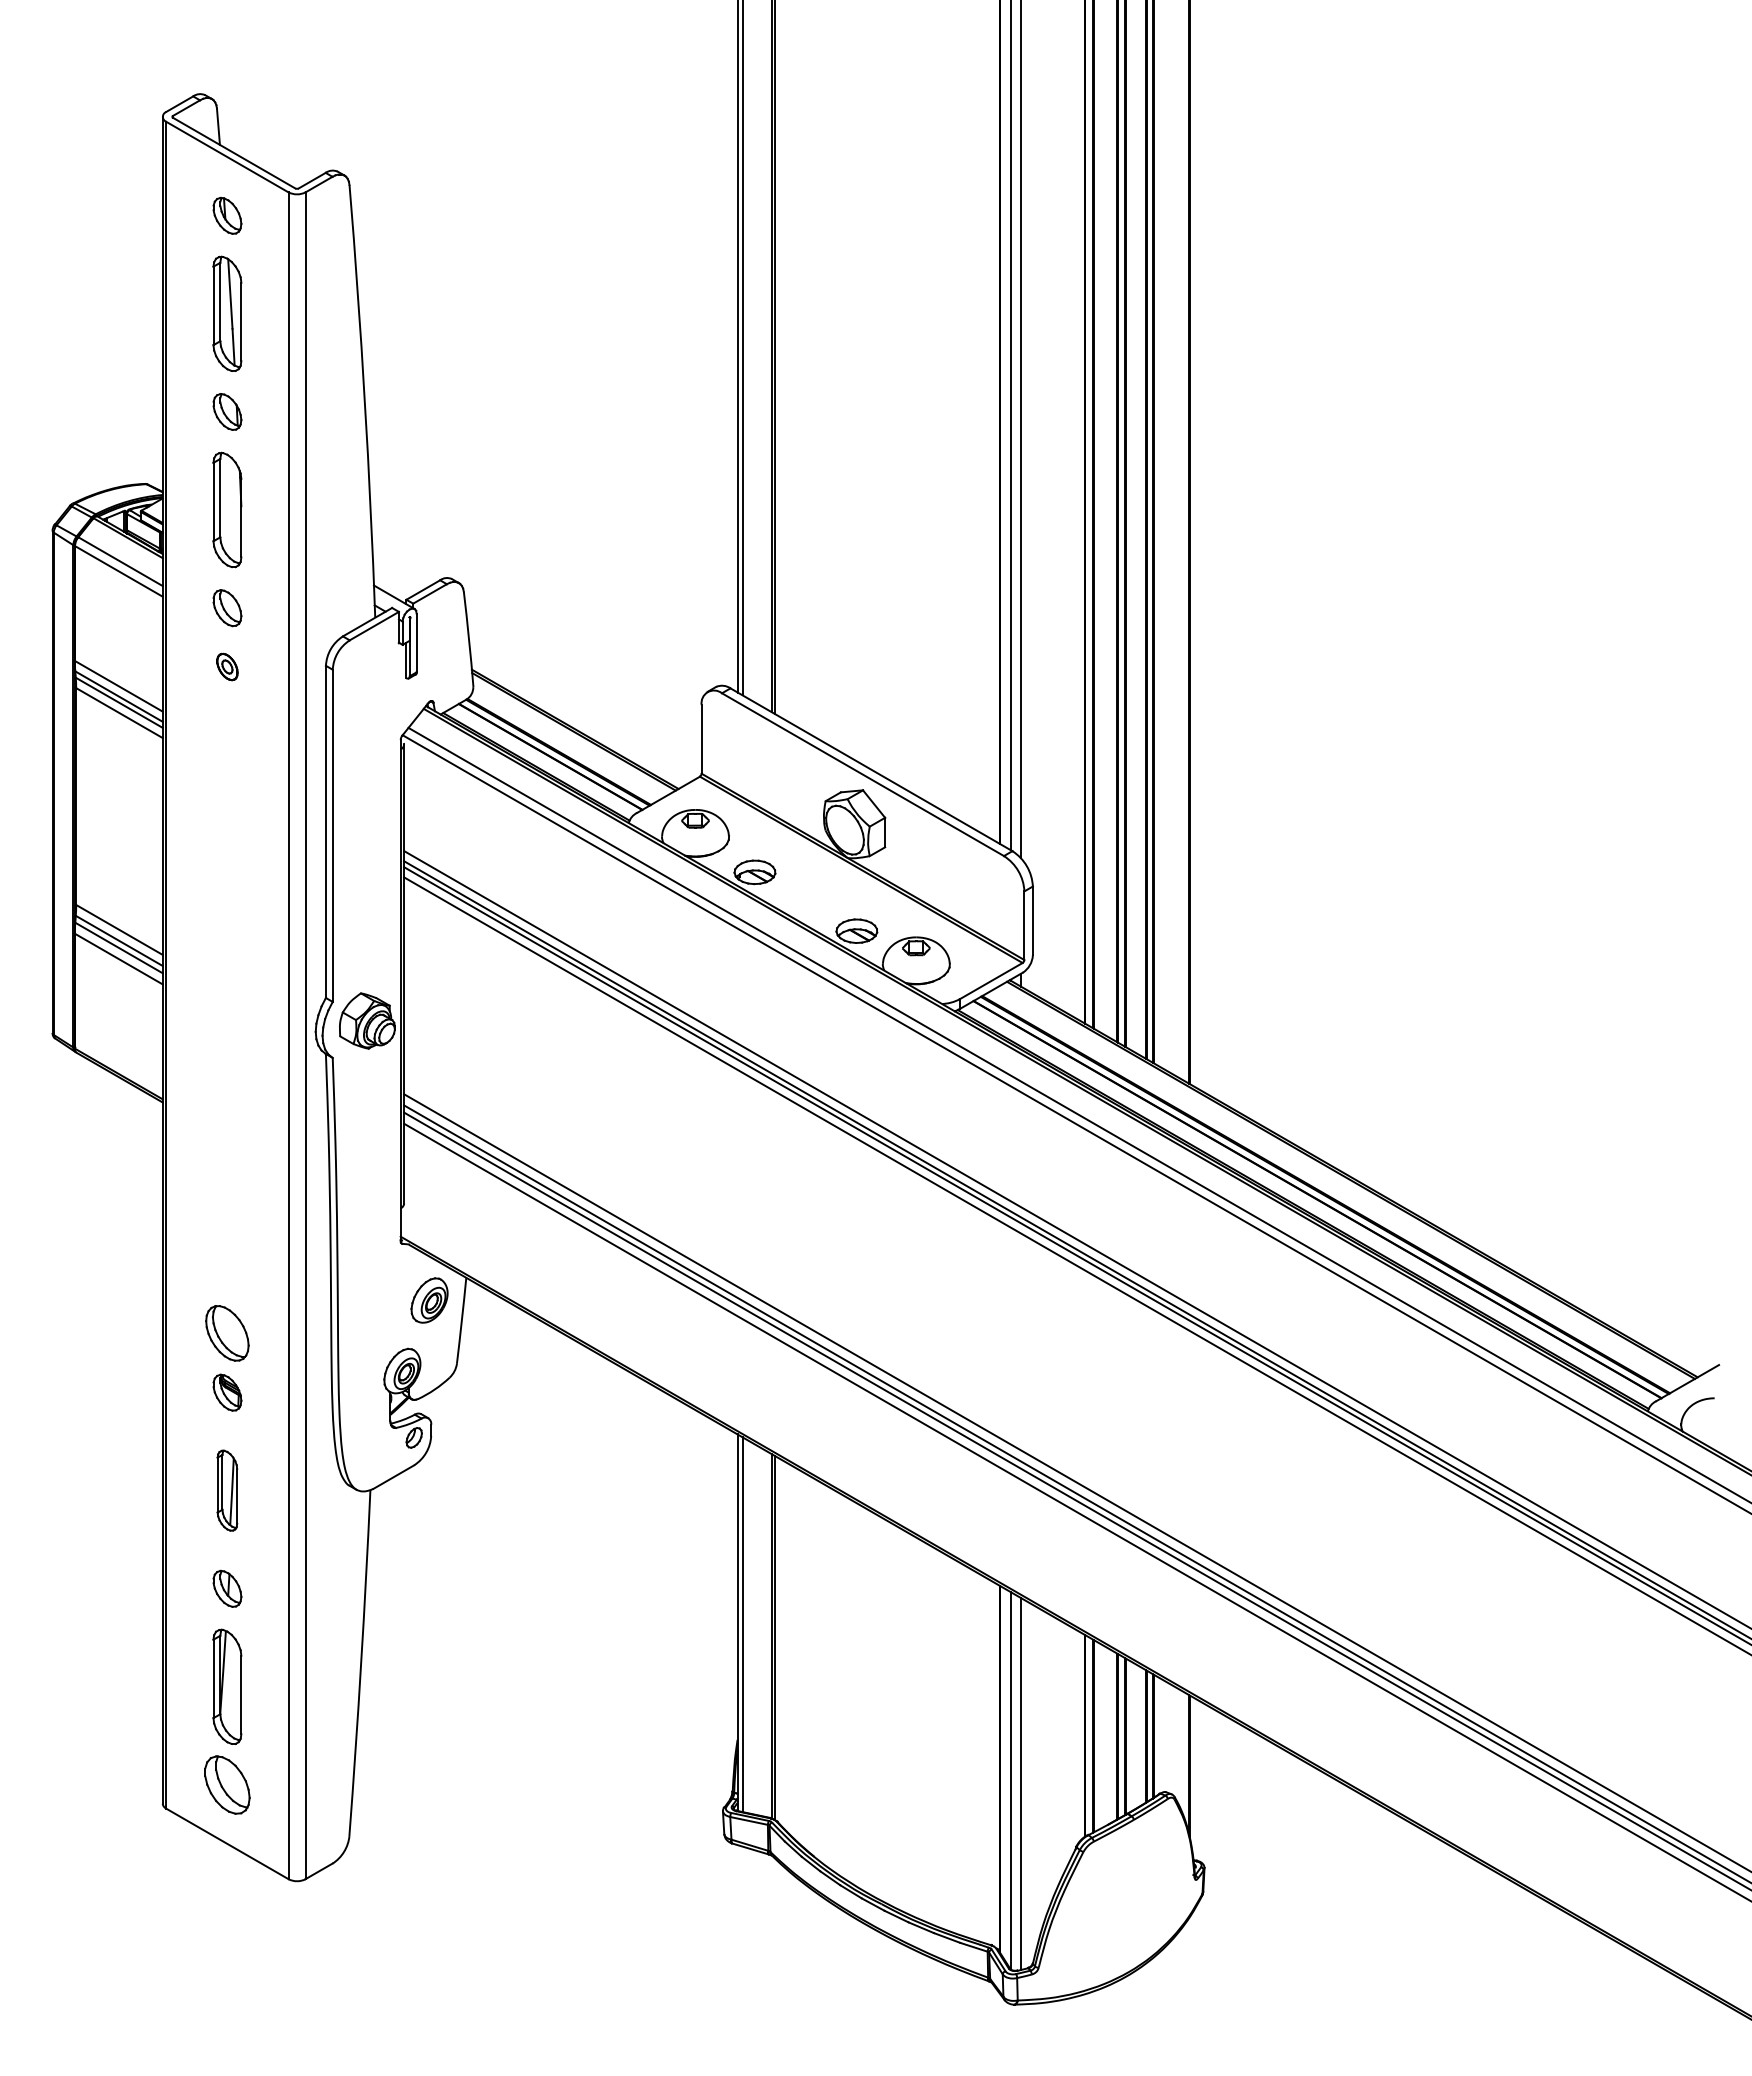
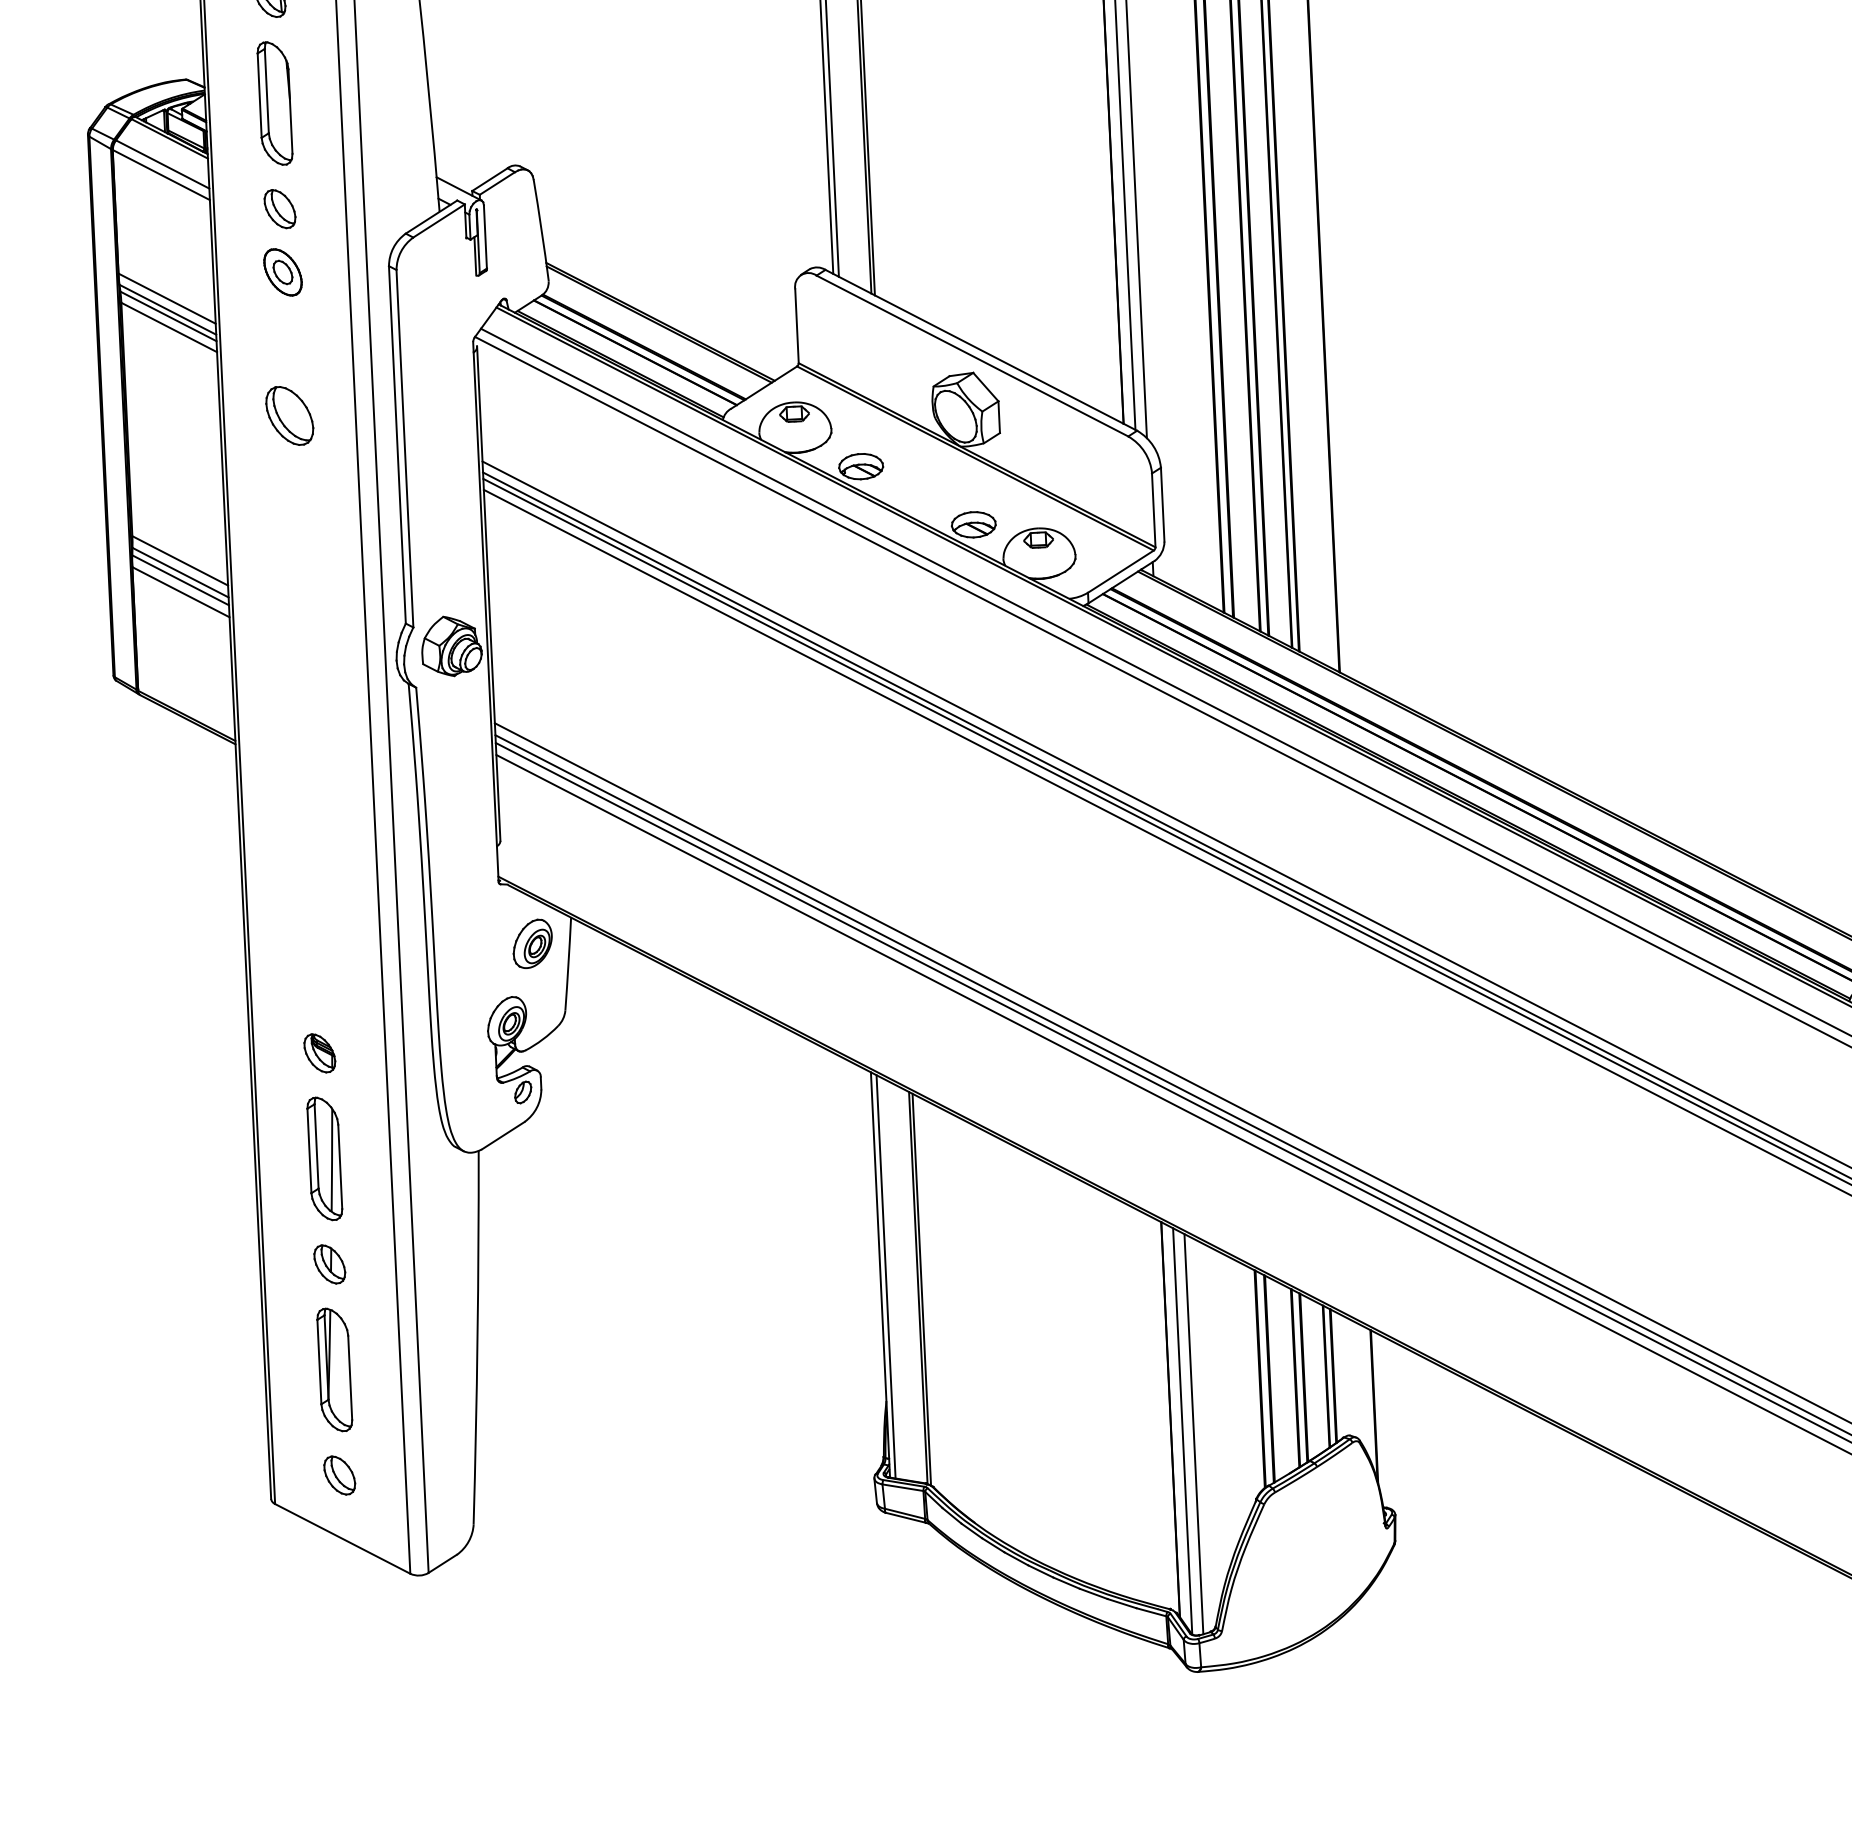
part: (227, 666) -> (283, 271), size x1.67
part: (227, 1333) -> (289, 416), moved
part: (227, 1490) -> (324, 1158), size x1.43
part: (227, 1784) -> (339, 1474), size x0.62

